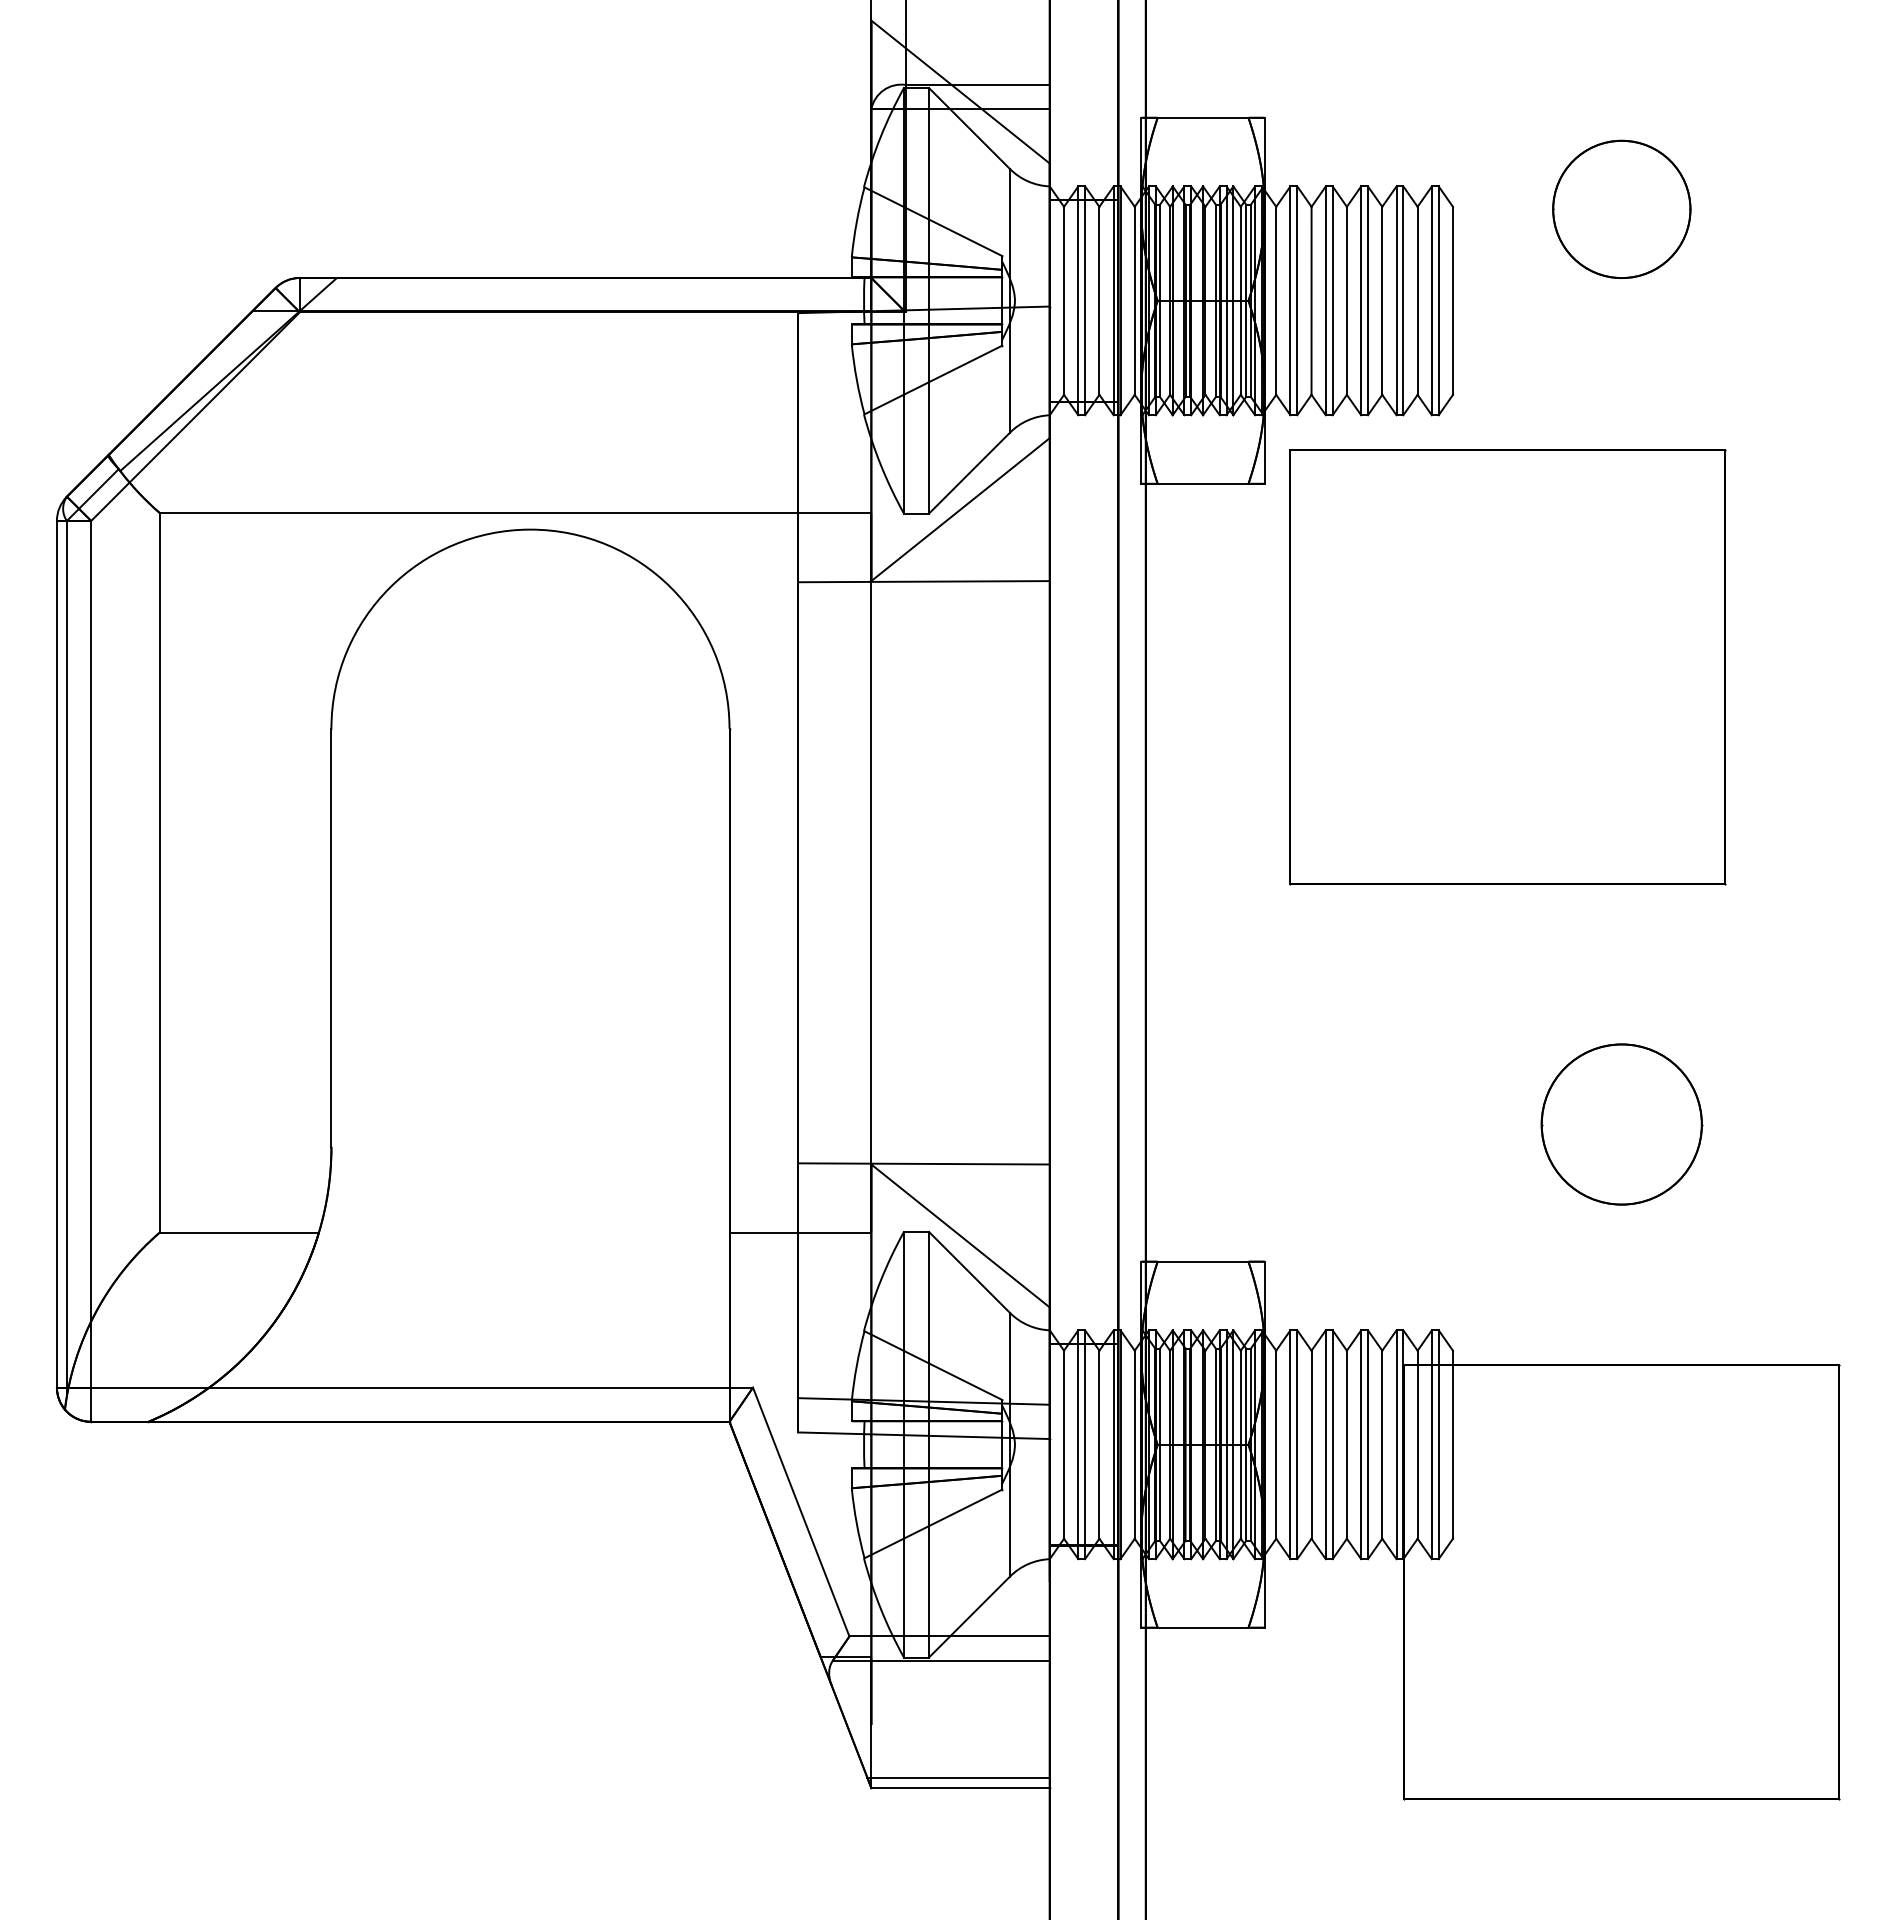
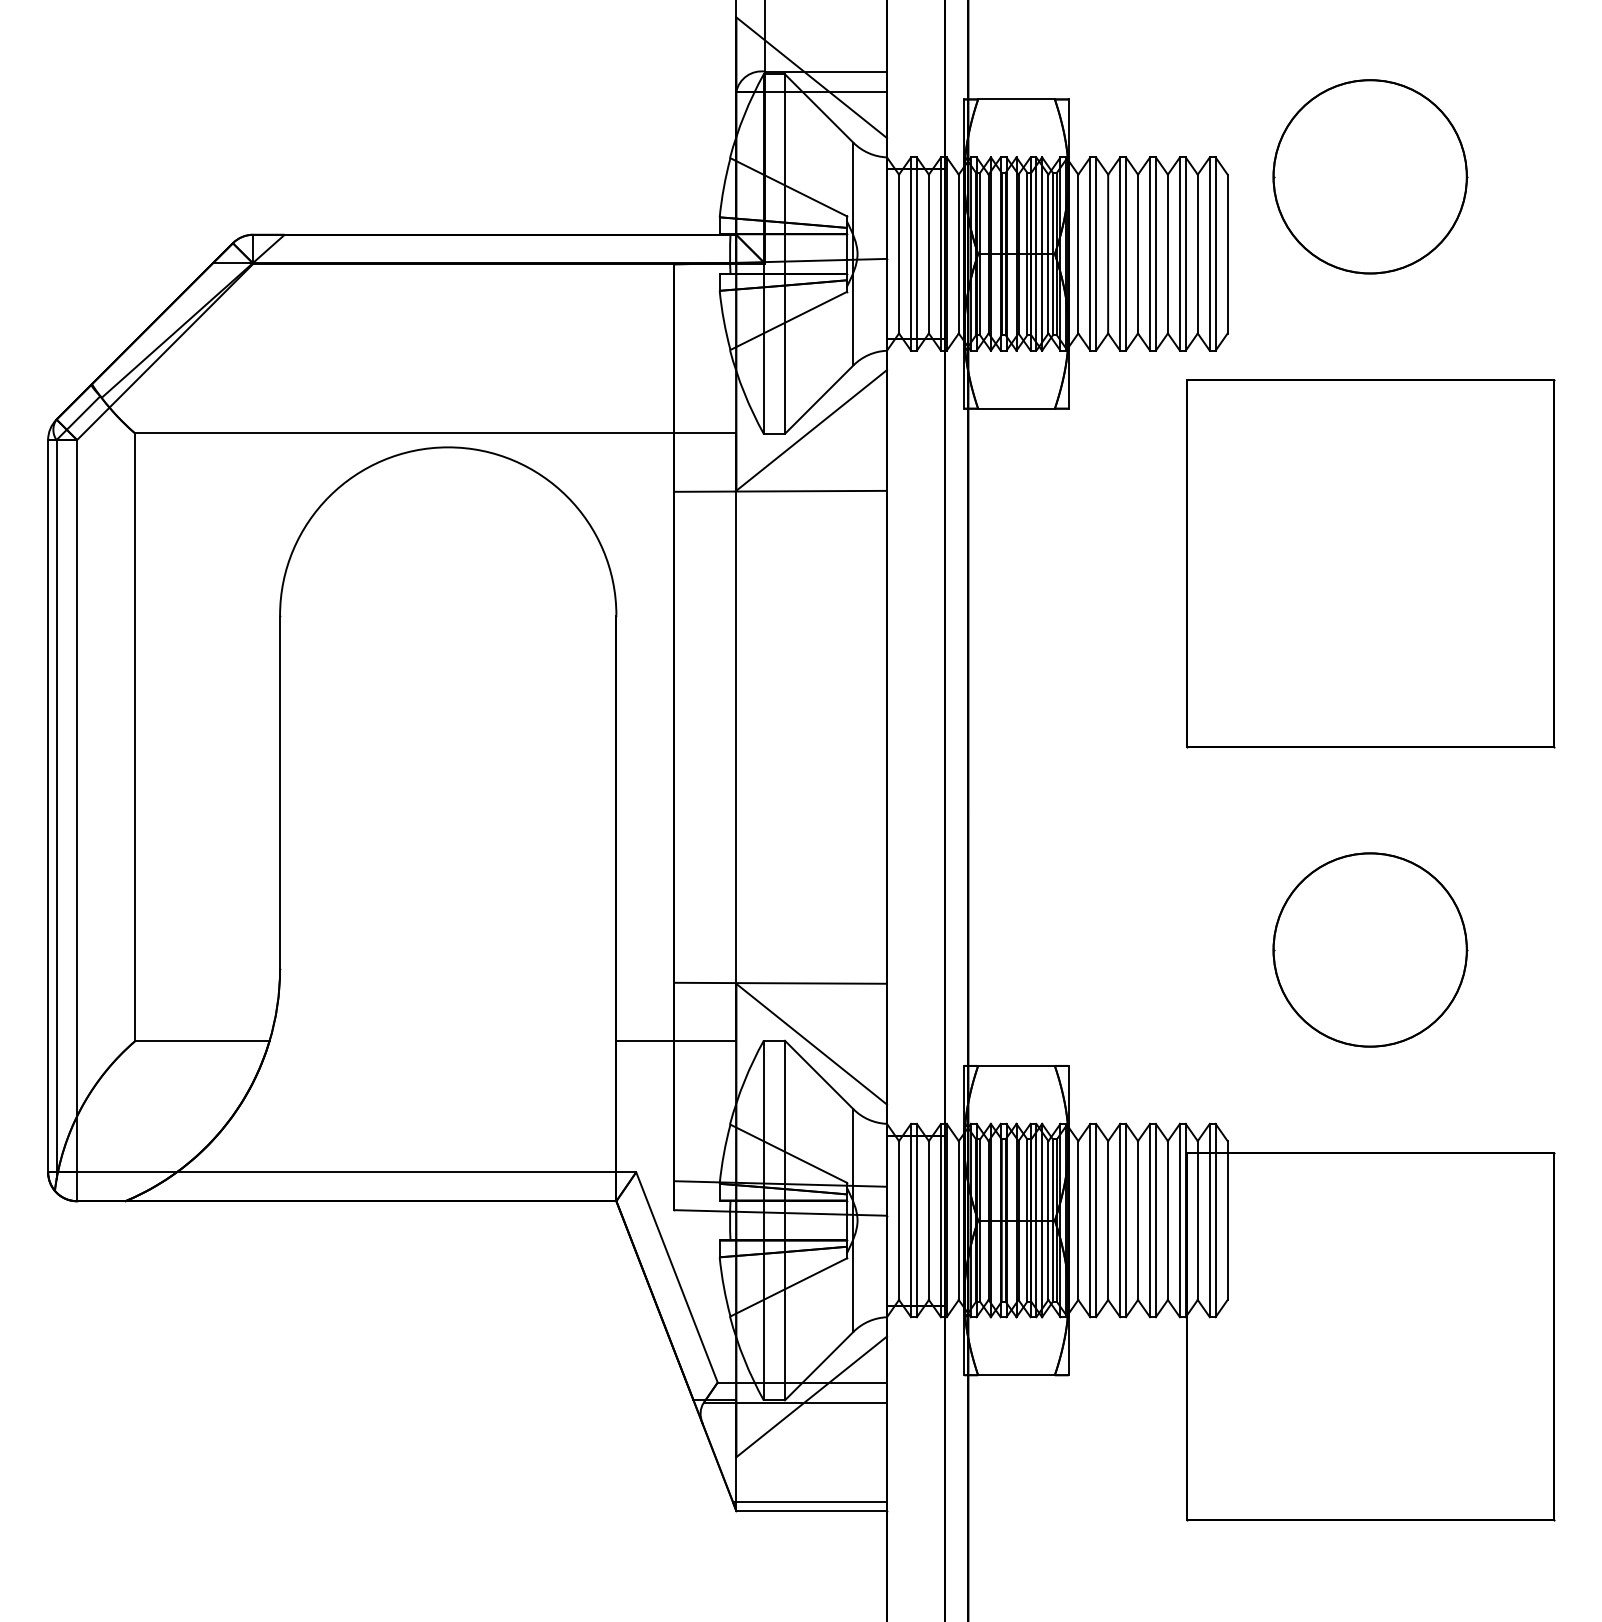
part: (1621, 209) -> (1370, 176), size x1.67
part: (1507, 667) -> (1370, 563), moved
part: (1621, 1124) -> (1370, 949), size x1.43
line: (960, 1653) -> (811, 1396), added

